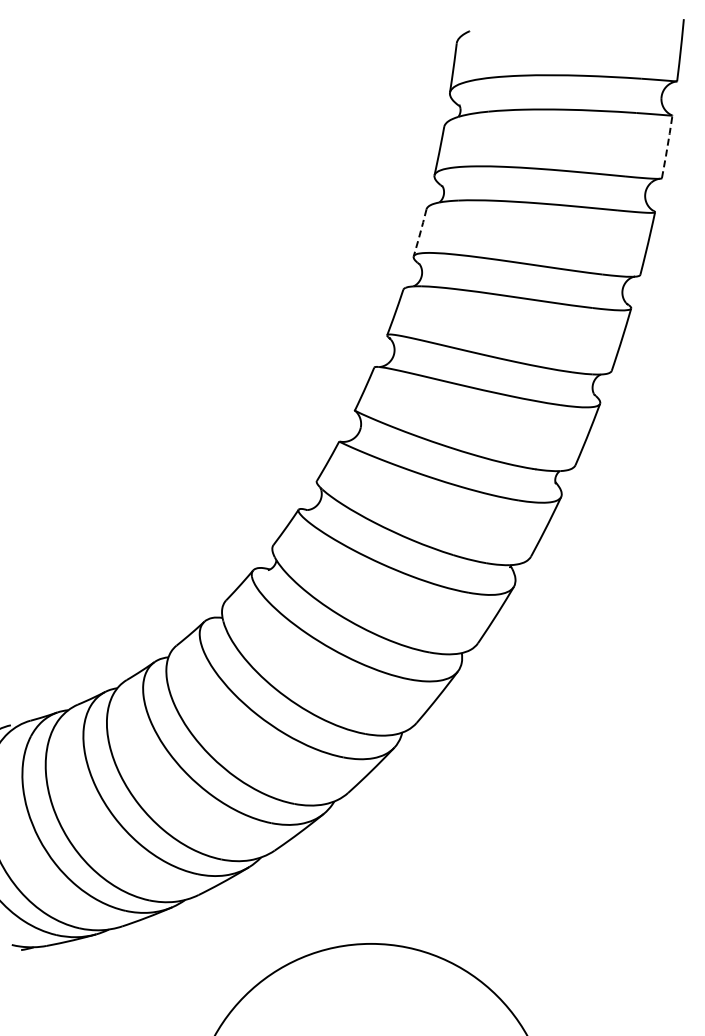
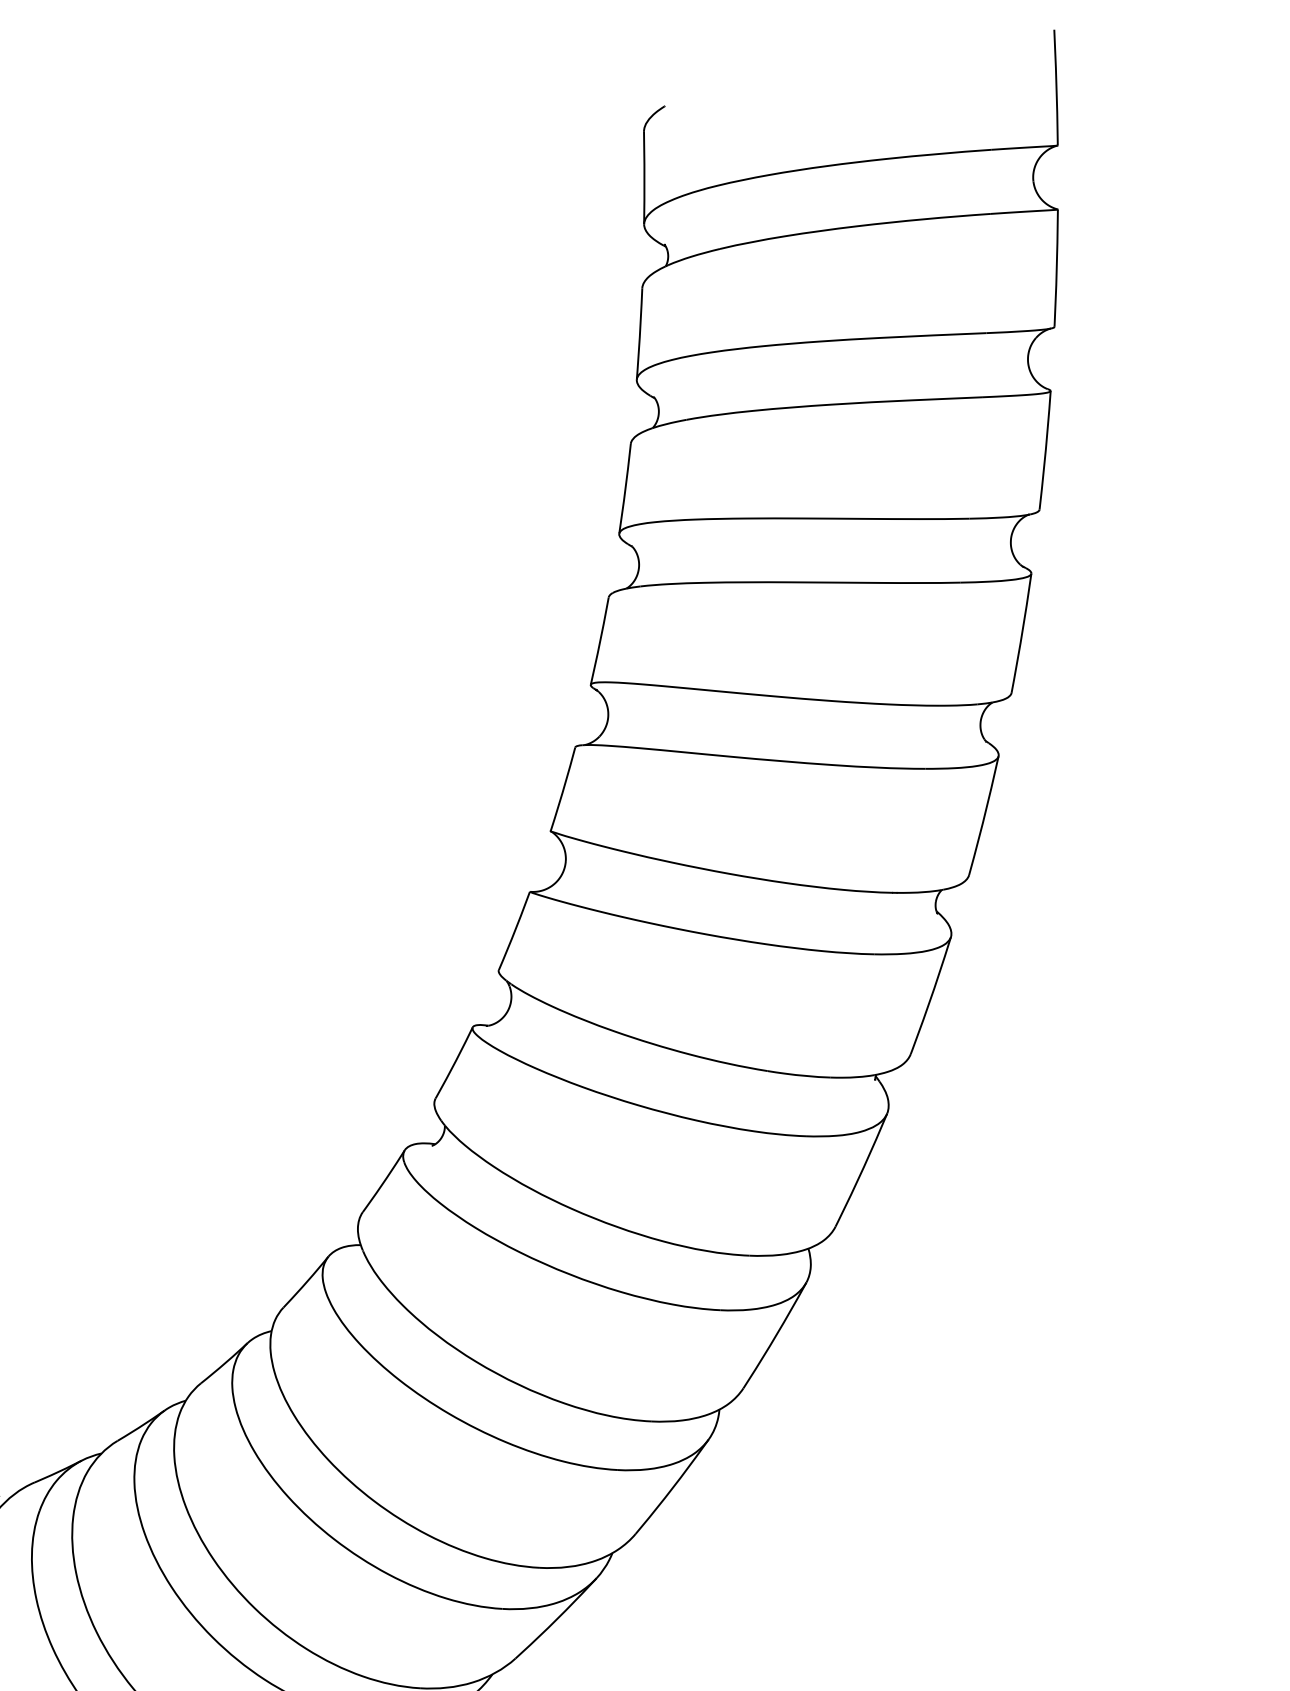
line: (667, 146) -> (1056, 267), dashed -> solid
line: (420, 233) -> (625, 489), dashed -> solid

